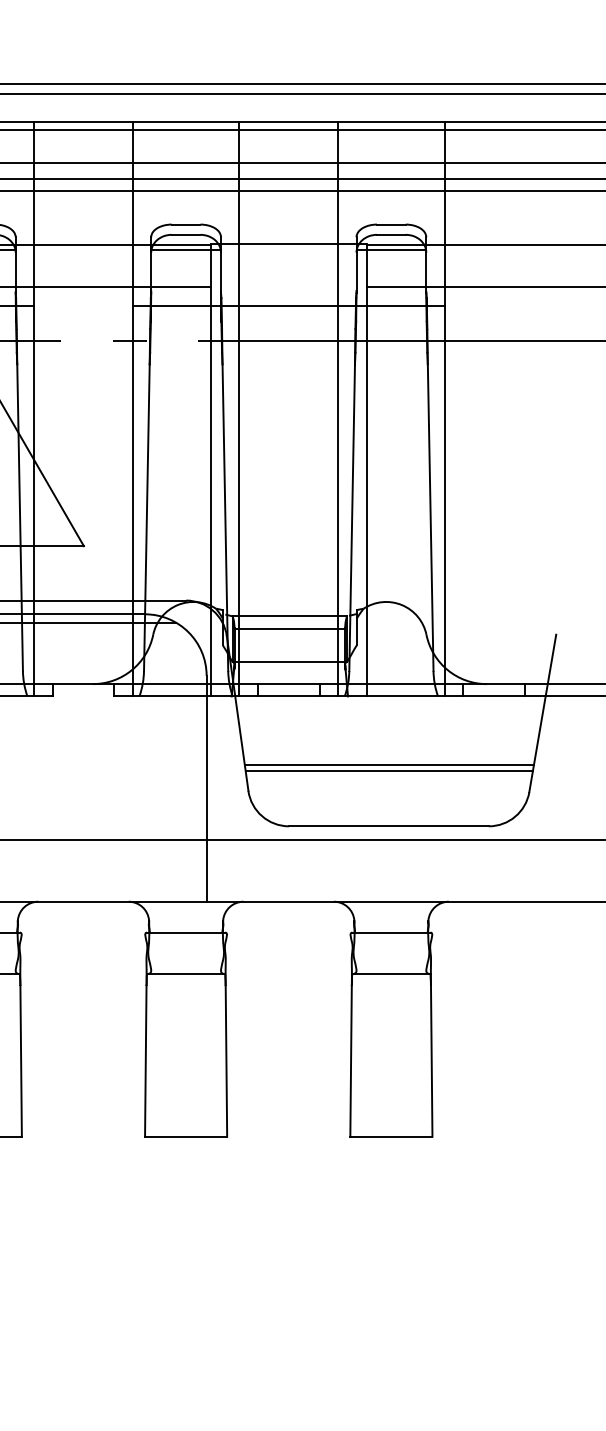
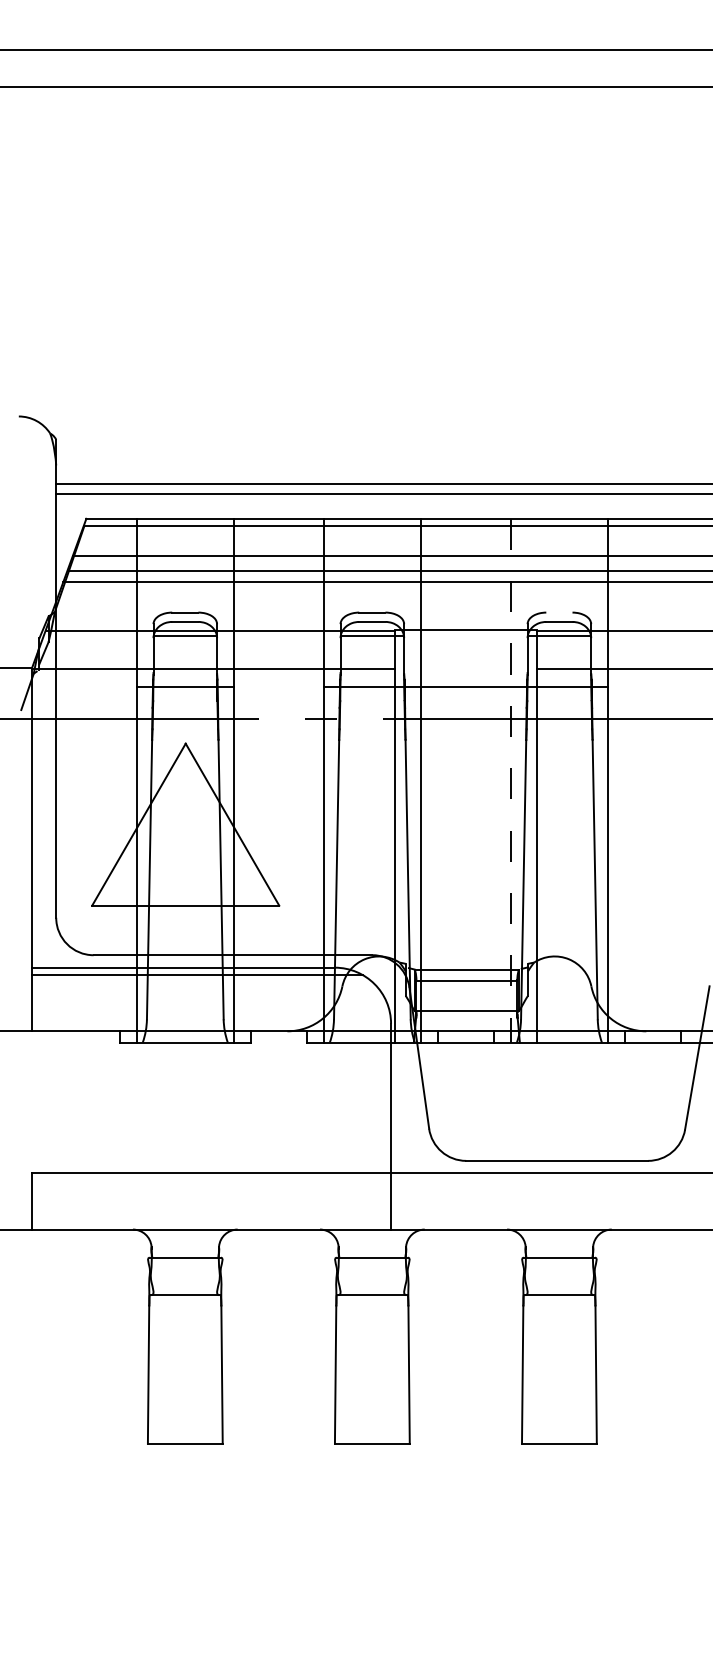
line: (391, 224) -> (559, 612), removed
line: (337, 408) -> (510, 780), solid -> dashed
line: (389, 765) -> (557, 1105), removed
line: (389, 771) -> (557, 1110), removed

